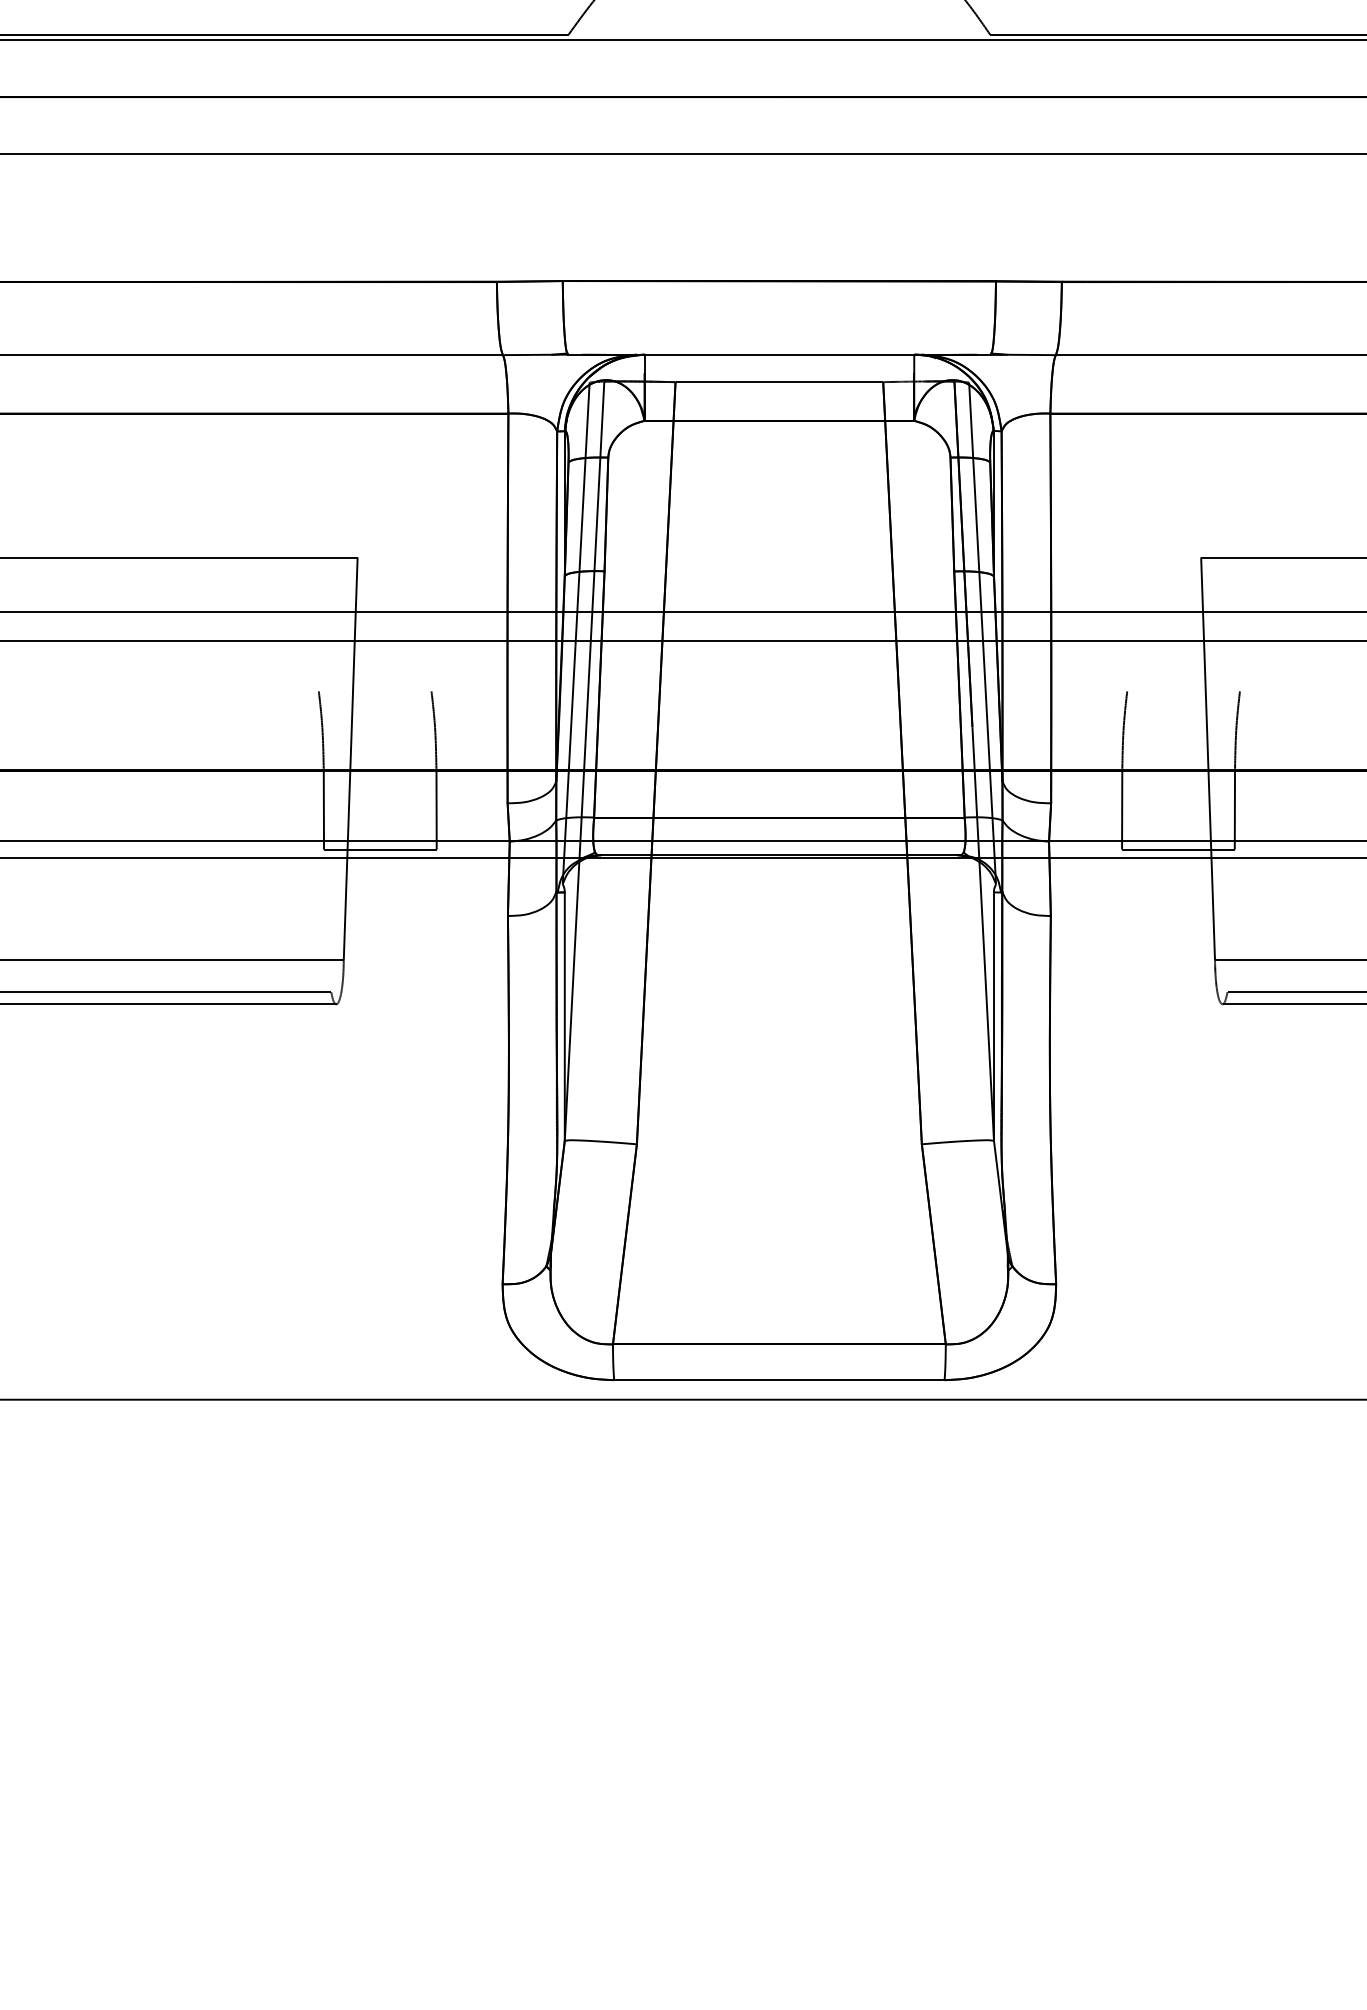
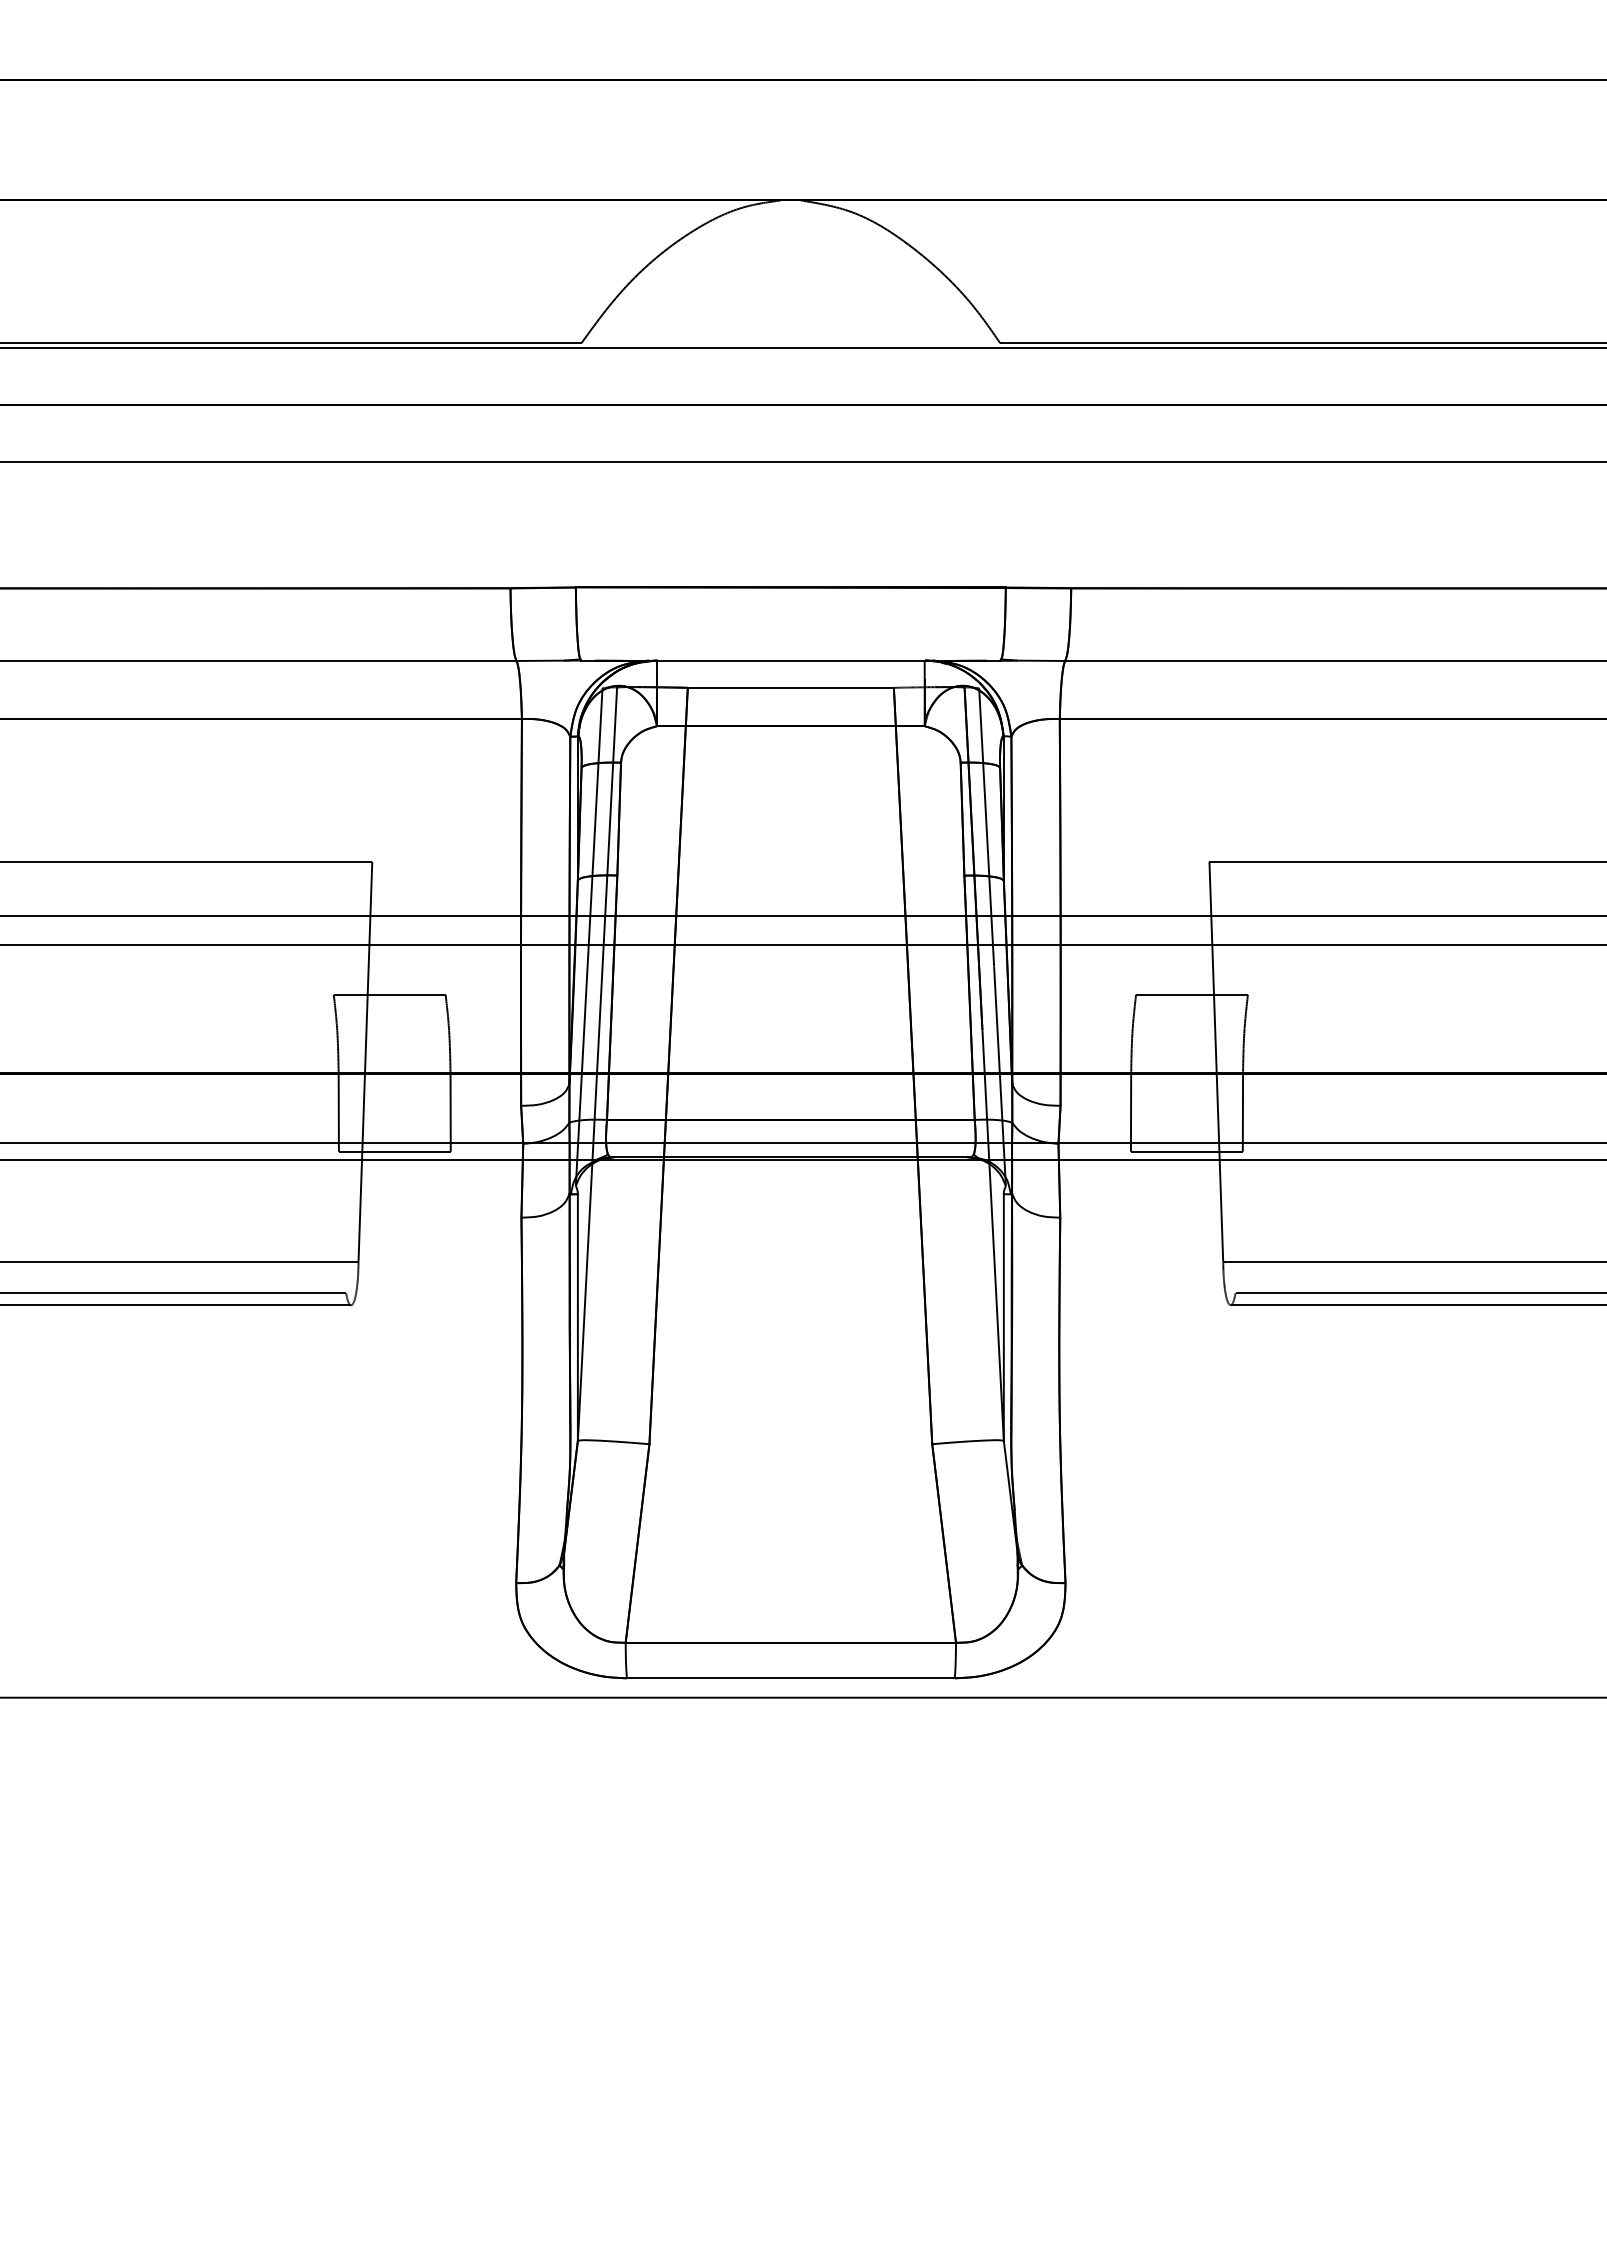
line: (374, 691) -> (389, 994), added
line: (1183, 691) -> (1191, 994), added

